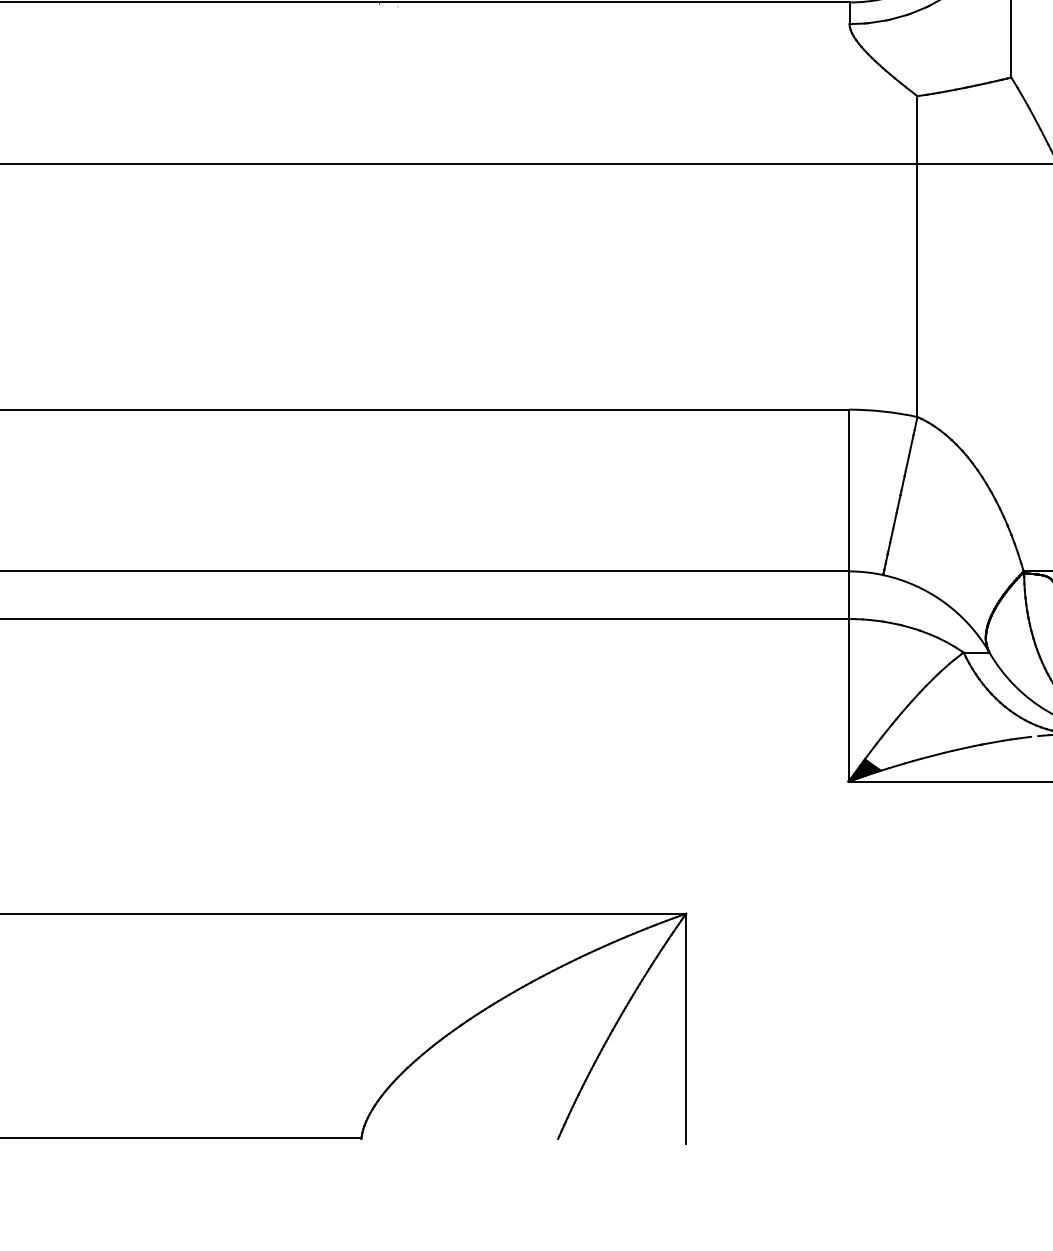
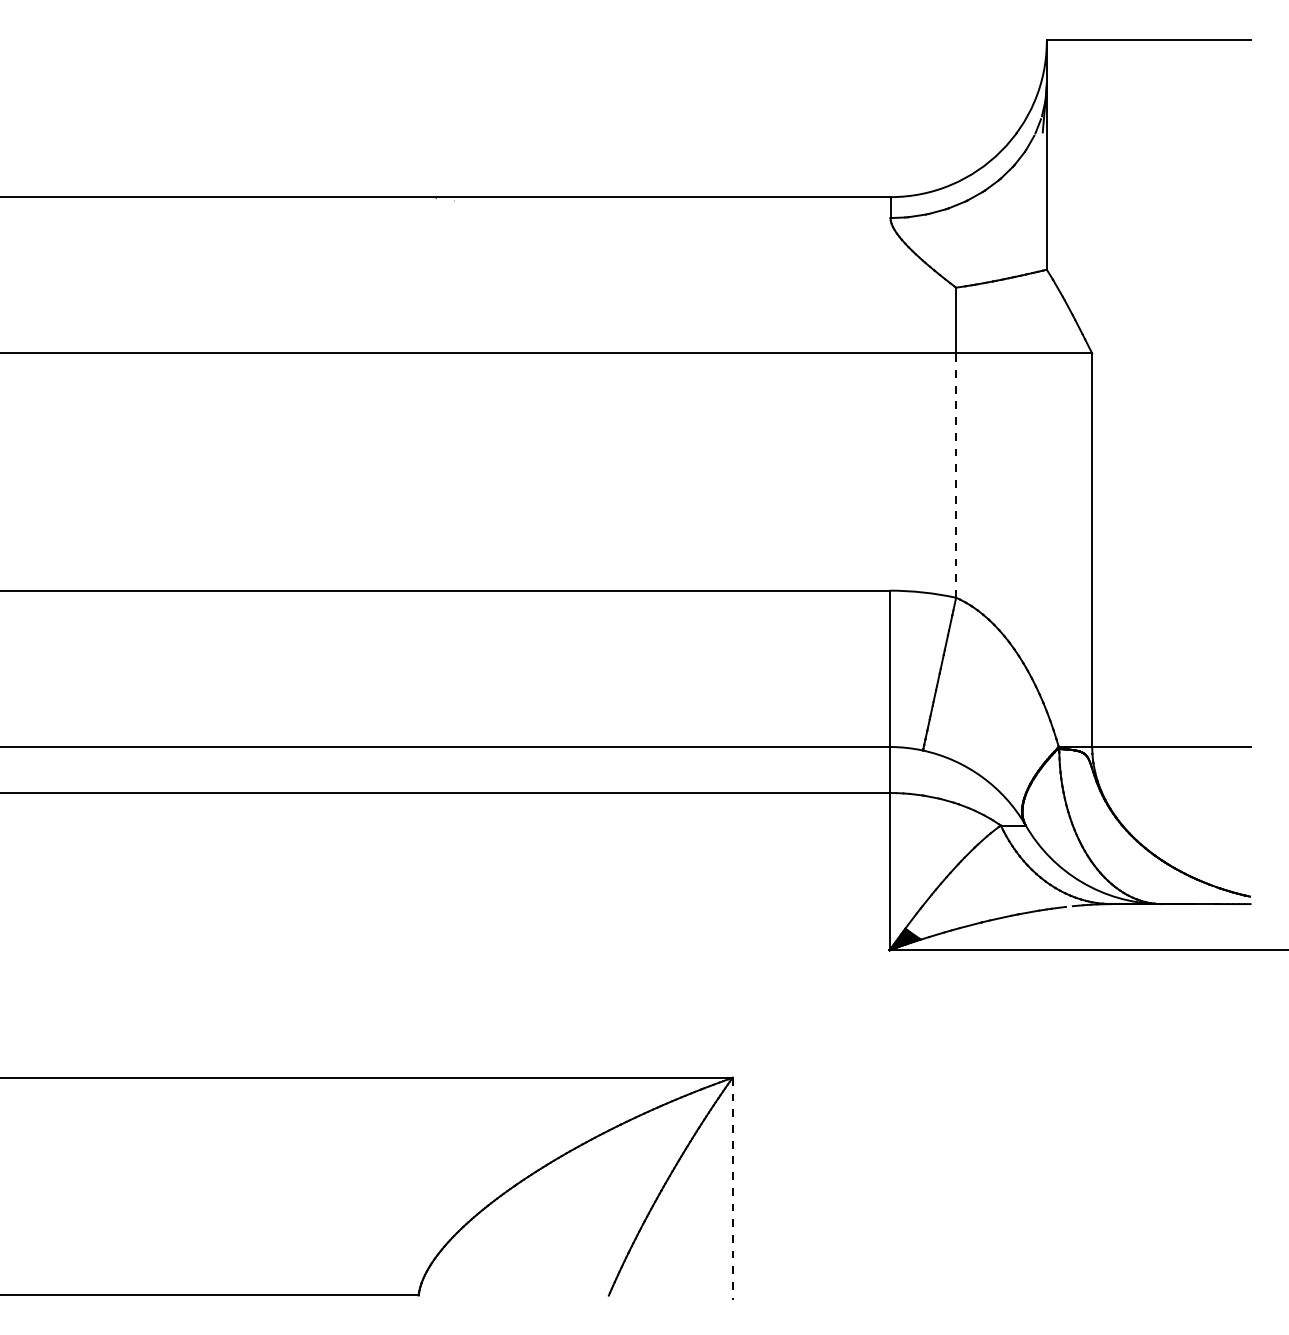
line: (917, 290) -> (956, 475), solid -> dashed
line: (686, 1029) -> (732, 1189), solid -> dashed

